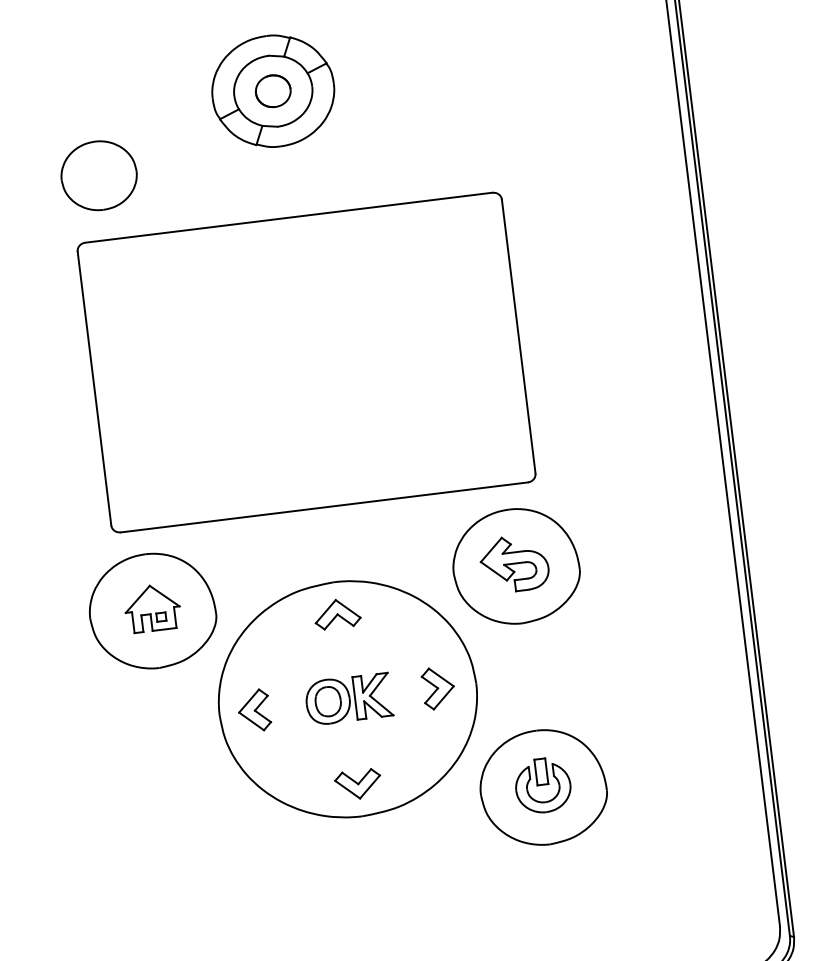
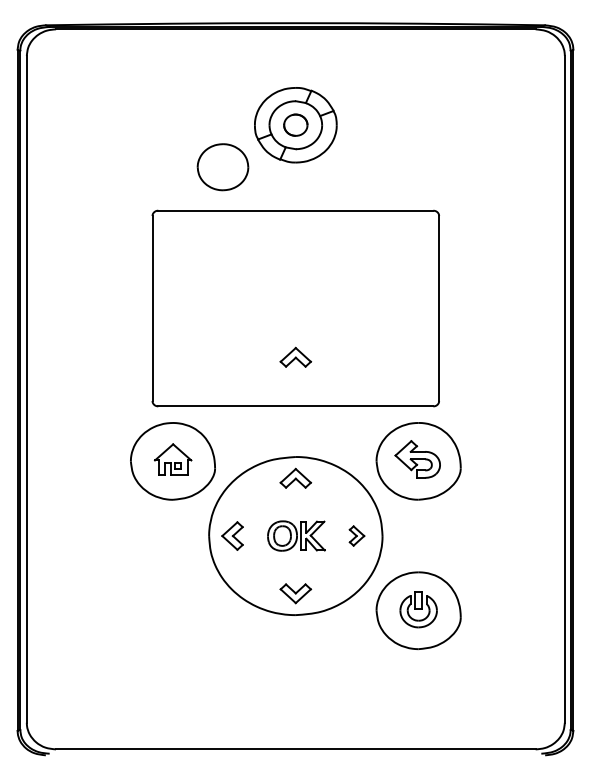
part: (98, 176) -> (222, 167), moved
part: (314, 433) -> (295, 356), added
part: (437, 687) -> (356, 535), size x0.7

